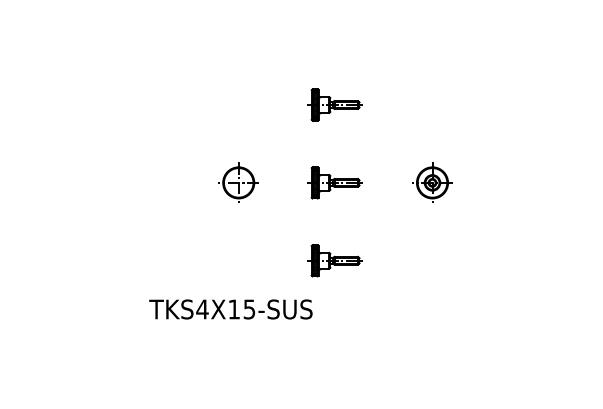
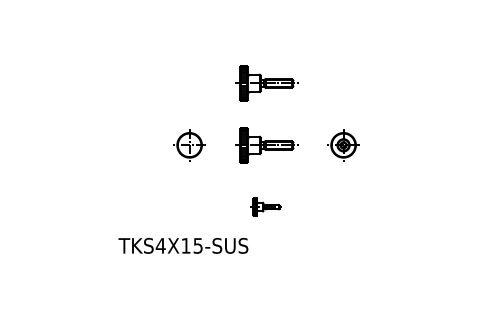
part: (334, 105) -> (265, 83), size x1.4
part: (334, 181) -> (265, 144), size x1.4
part: (334, 259) -> (265, 206), size x0.7

